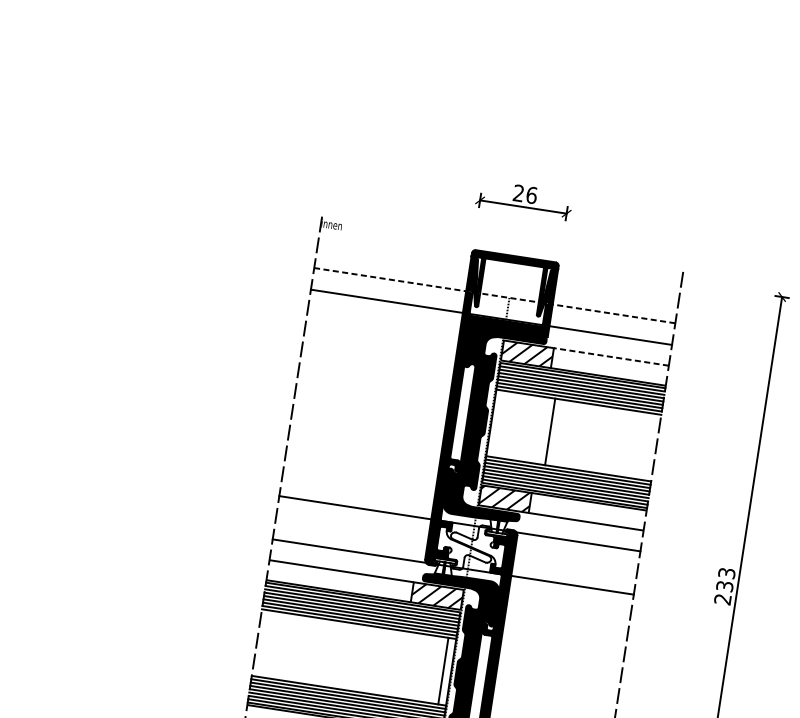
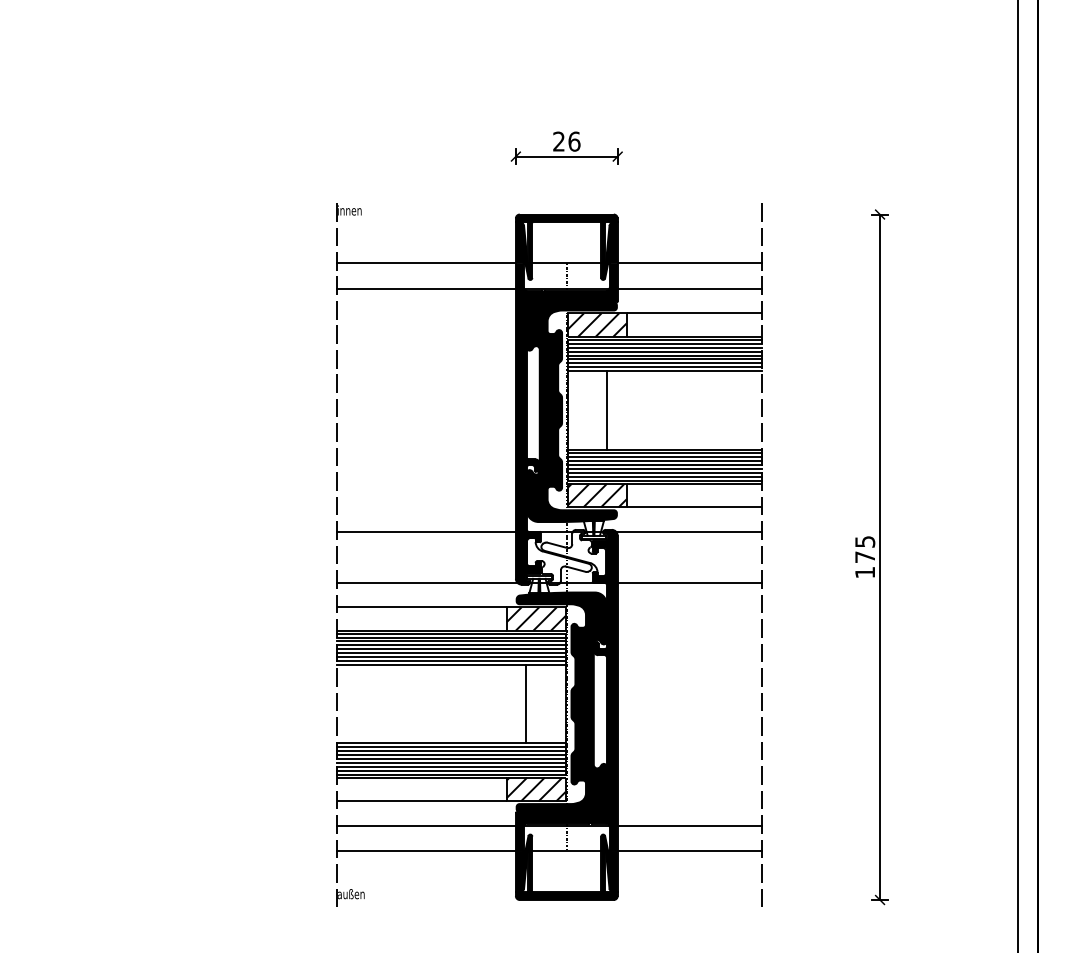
line: (494, 295) -> (549, 263), dashed -> solid
line: (611, 357) -> (694, 313), dashed -> solid
line: (550, 432) -> (607, 410), moved
text: (725, 586) -> (865, 557), 233 -> 175
line: (443, 670) -> (526, 703), moved

